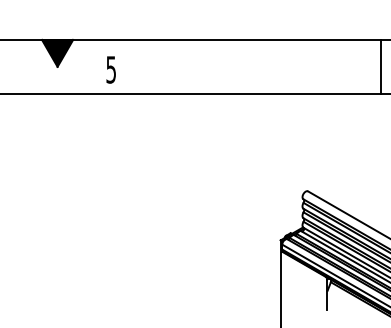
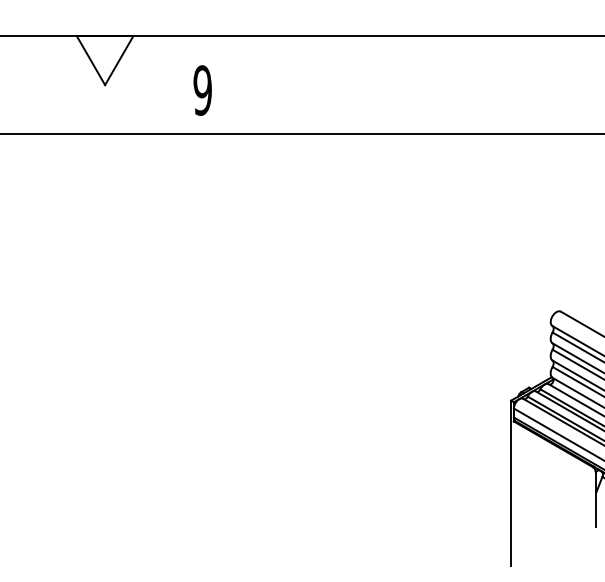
fill: (57, 52) -> (104, 58), removed
text: (111, 69) -> (203, 89), 5 -> 9

